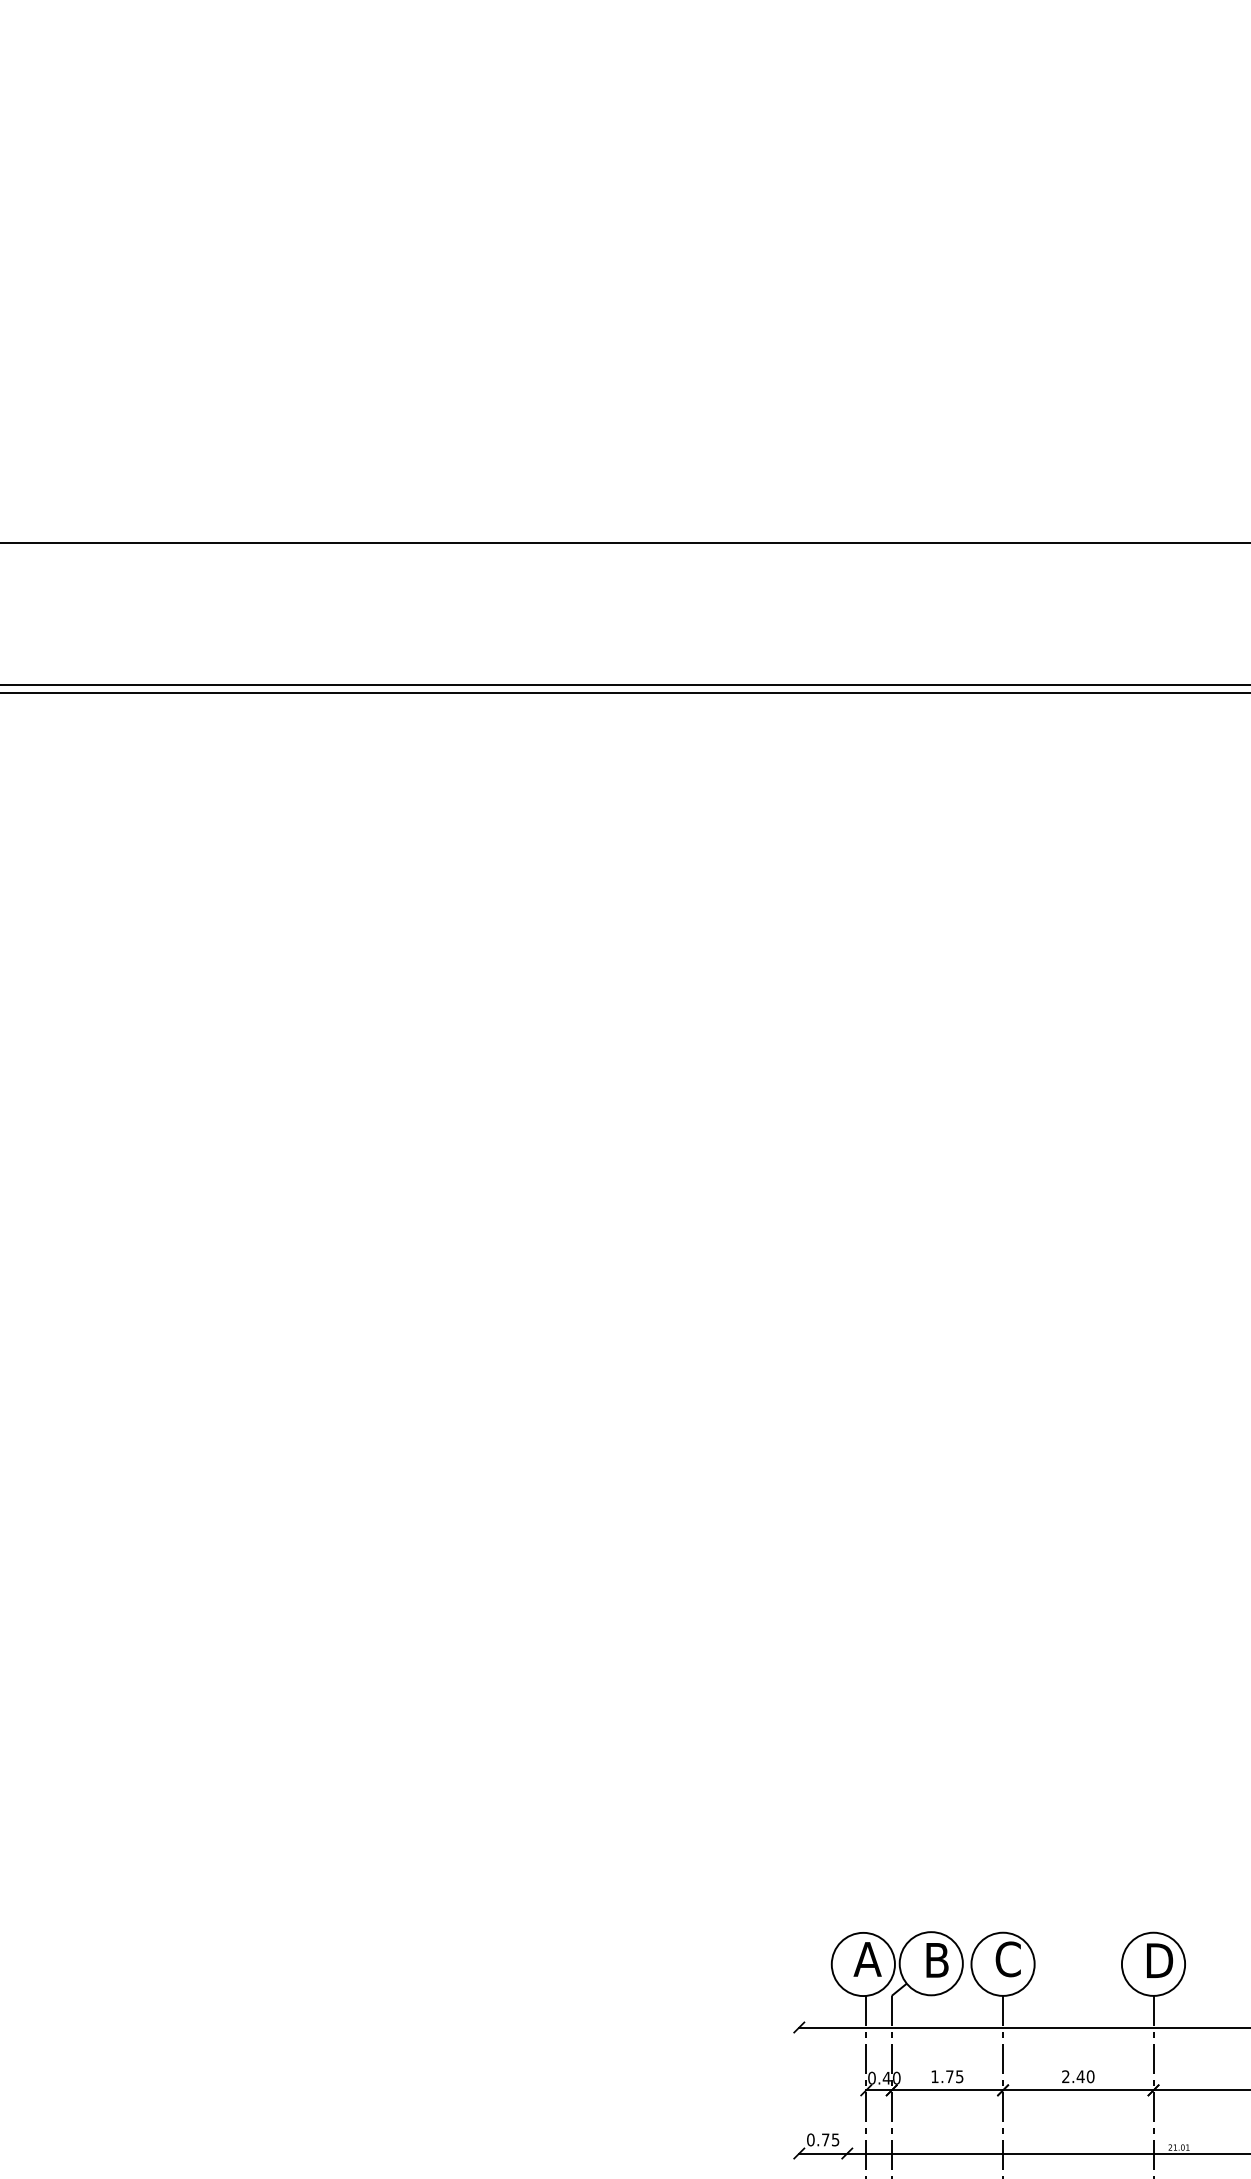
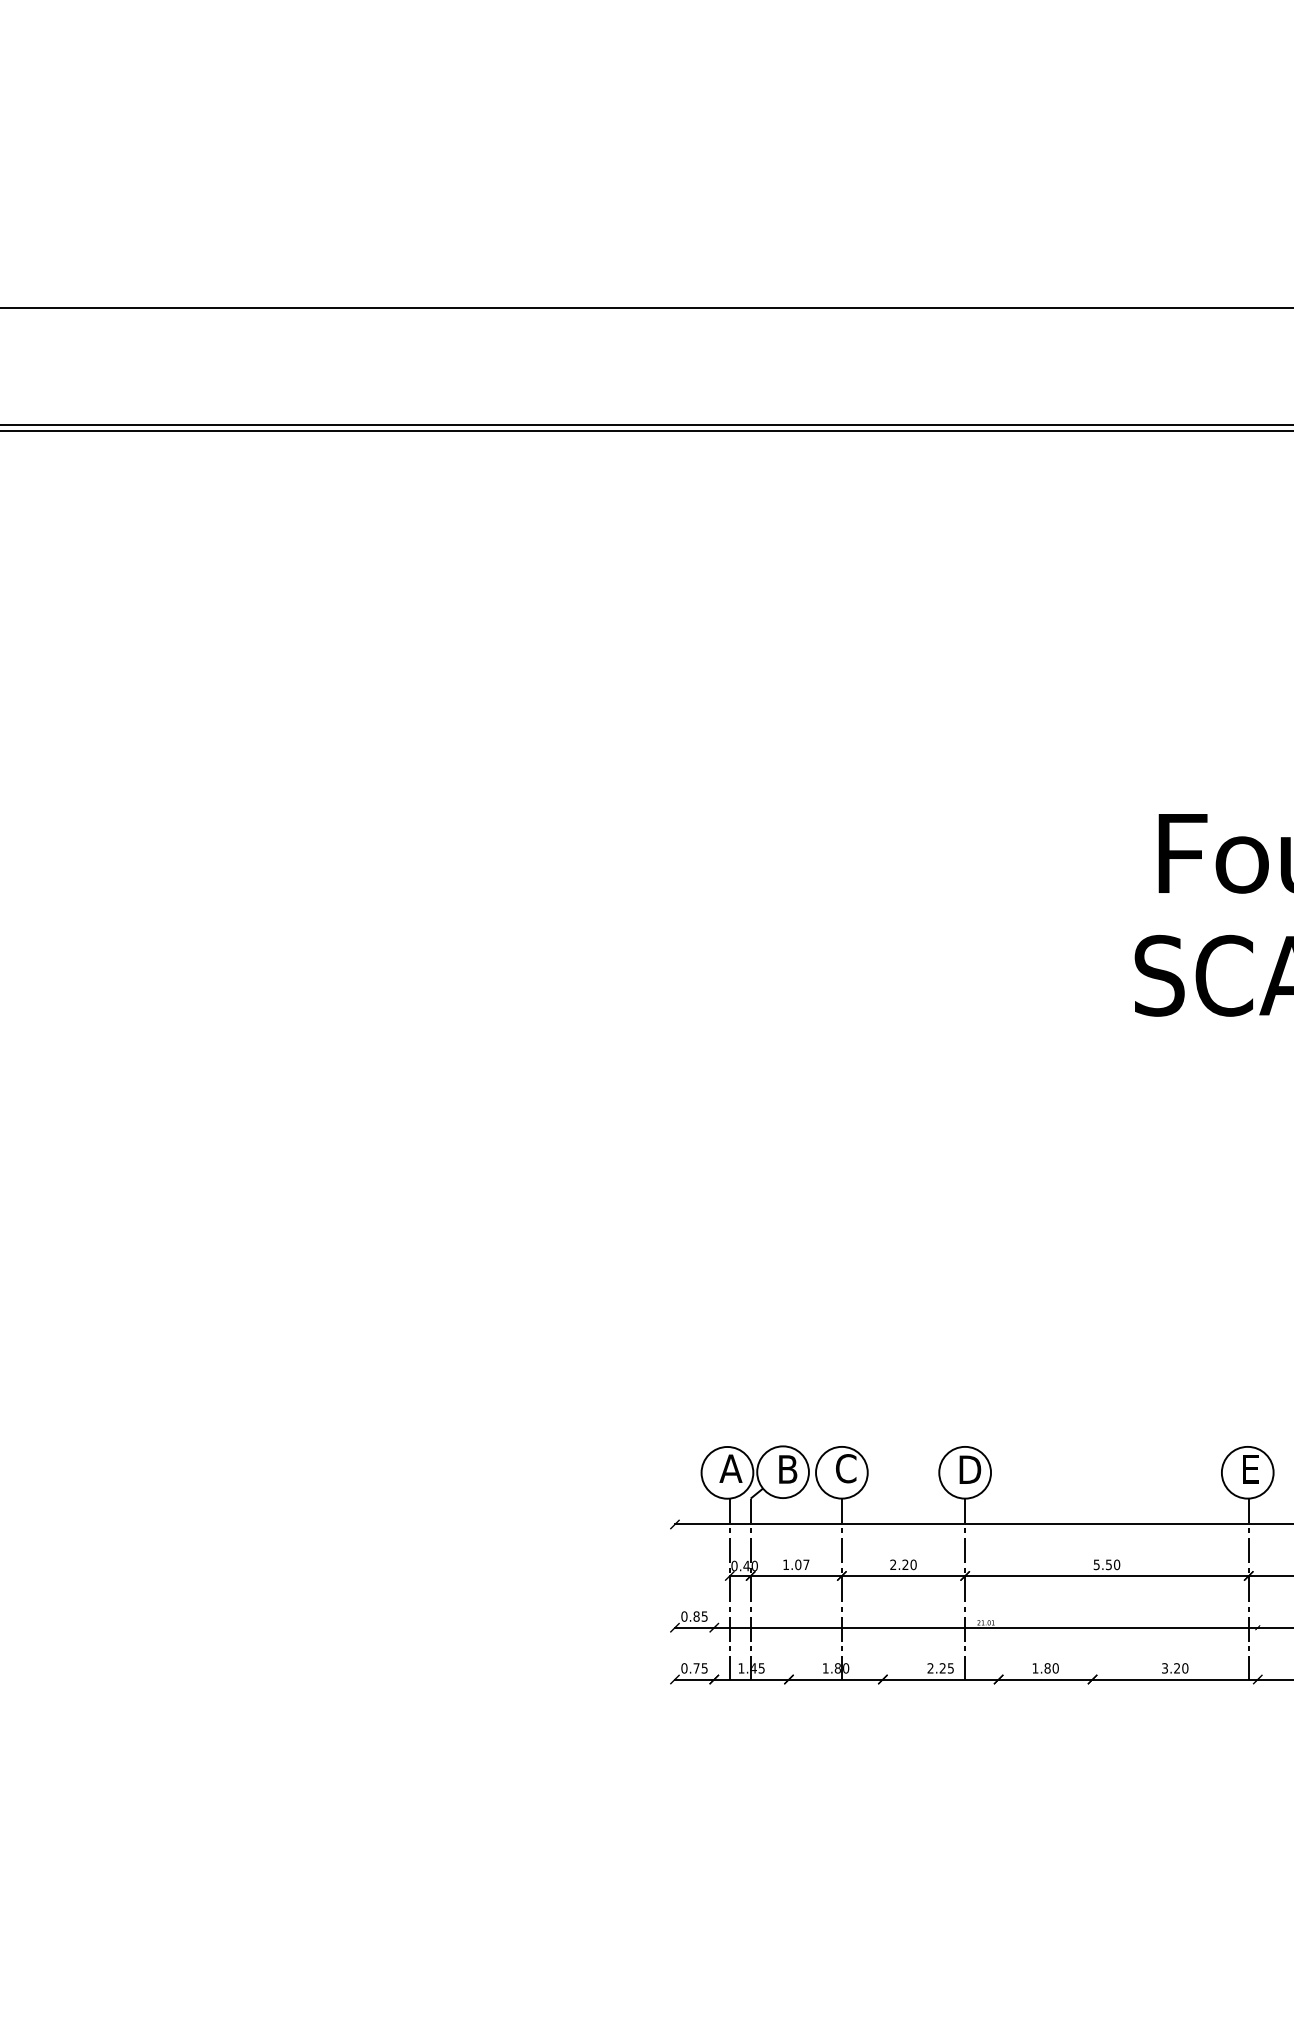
text: (954, 2076) -> (802, 1564), 1.75 -> 1.07
text: (1080, 2076) -> (905, 1564), 2.40 -> 2.20
text: (825, 2139) -> (696, 1616), 0.75 -> 0.85

